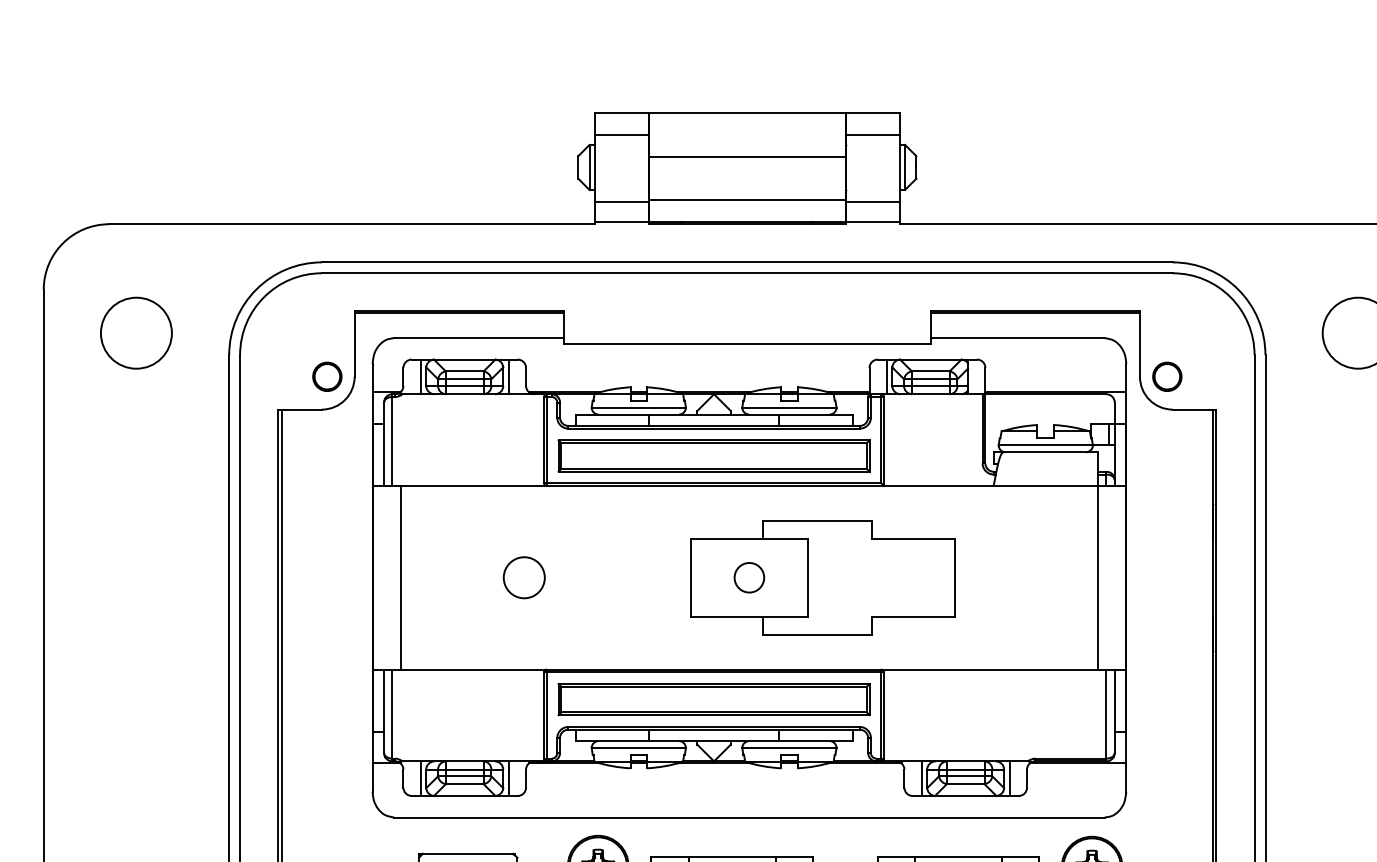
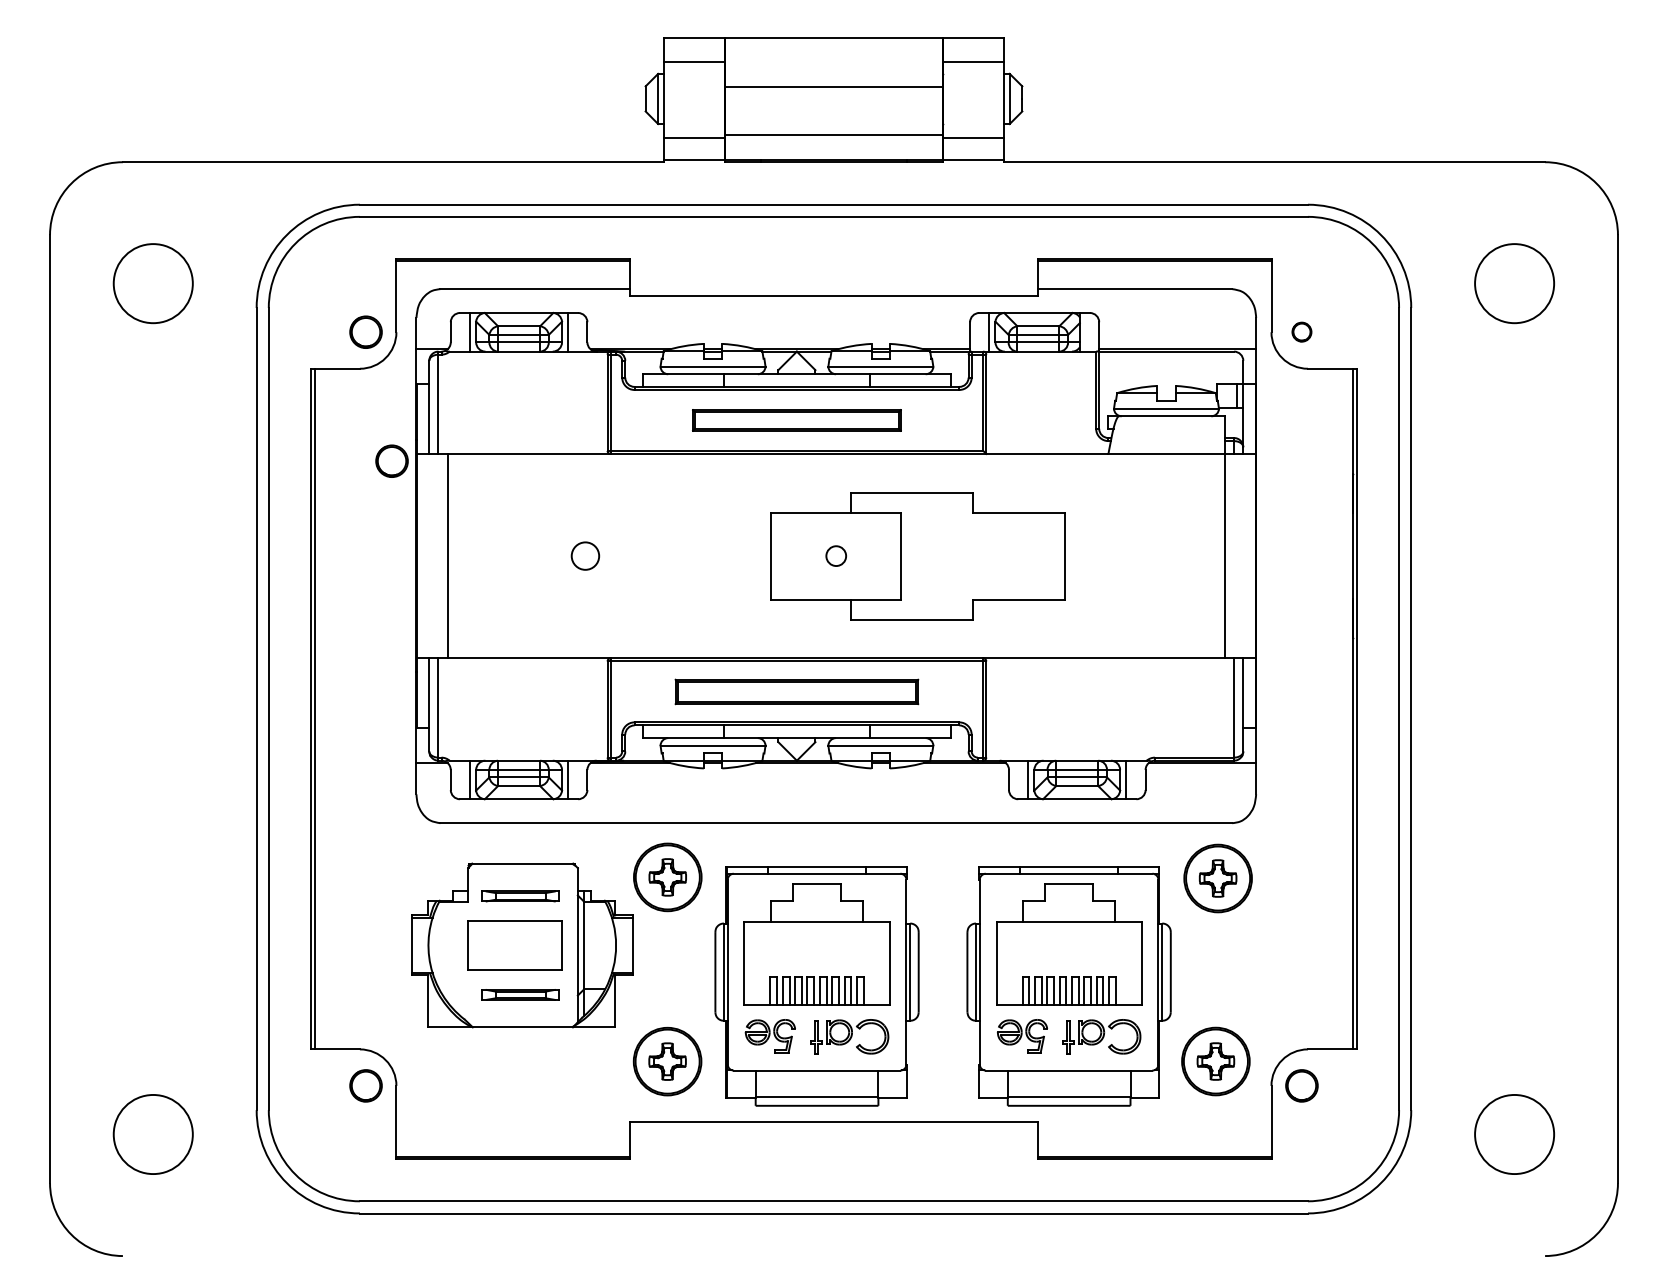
part: (1166, 376) -> (1301, 331), size x0.6
part: (713, 456) -> (796, 420), size x0.6
part: (350, 491) -> (391, 460), added
circle: (748, 577) -> (835, 555), size x0.6
circle: (524, 578) -> (585, 556), size x0.6
part: (713, 699) -> (796, 691), size x0.7

